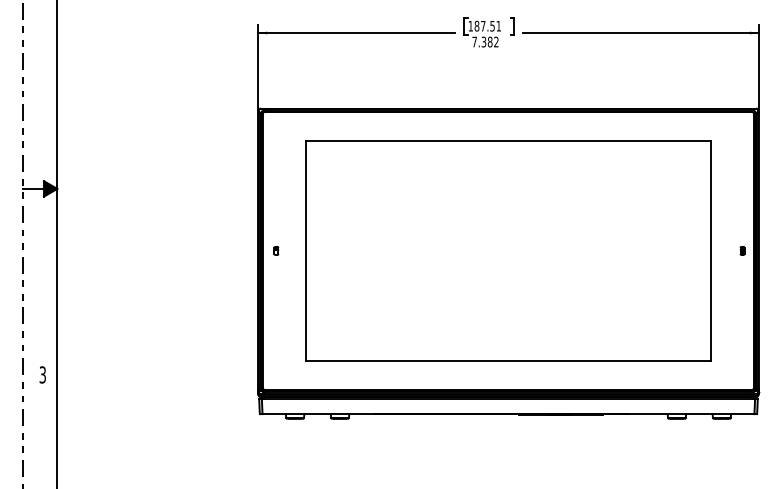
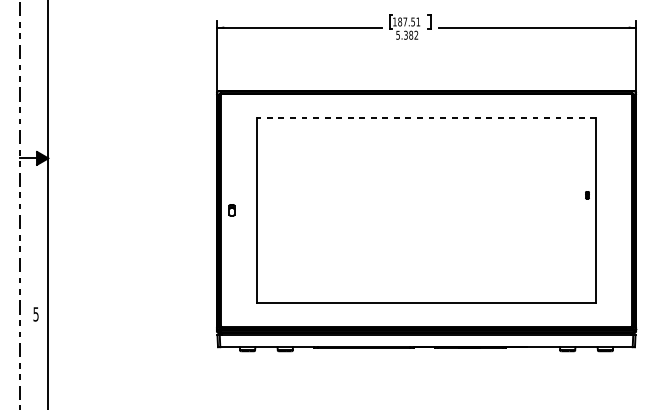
text: (474, 41) -> (398, 34), 7.382 -> 5.382
line: (507, 140) -> (425, 117), solid -> dashed
part: (276, 250) -> (232, 210), size x1.6
part: (742, 250) -> (587, 194), moved
text: (42, 374) -> (35, 313), 3 -> 5

